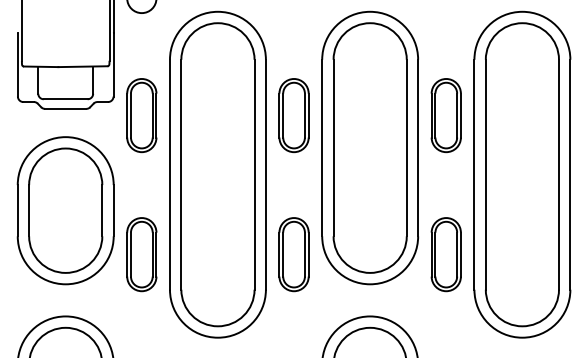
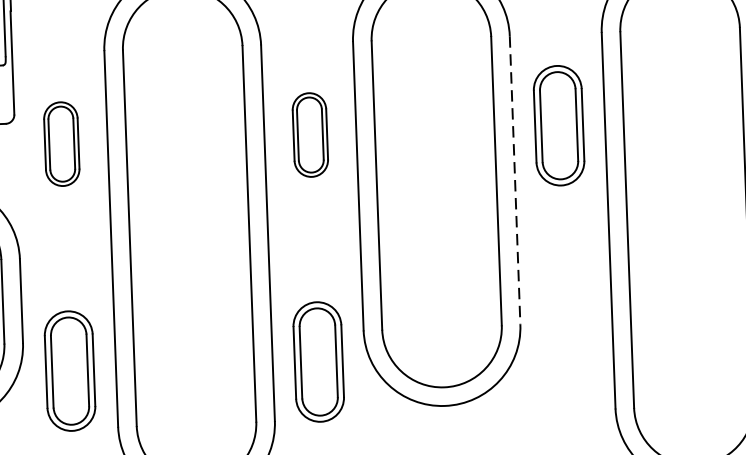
part: (141, 115) -> (61, 143), size x0.7
part: (293, 115) -> (309, 134), size x0.7
line: (418, 148) -> (515, 181), solid -> dashed
part: (445, 254) -> (566, 352), removed

